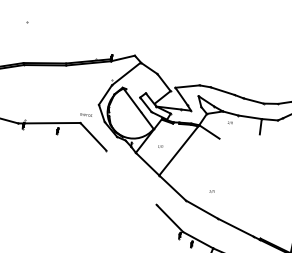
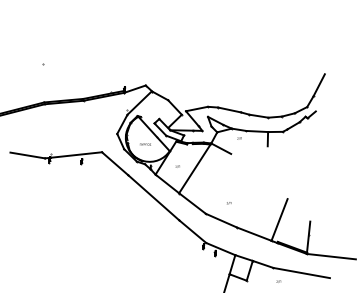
text: (86, 115) -> (145, 144), moved
line: (131, 177) -> (153, 197), added
line: (264, 214) -> (279, 219), added

